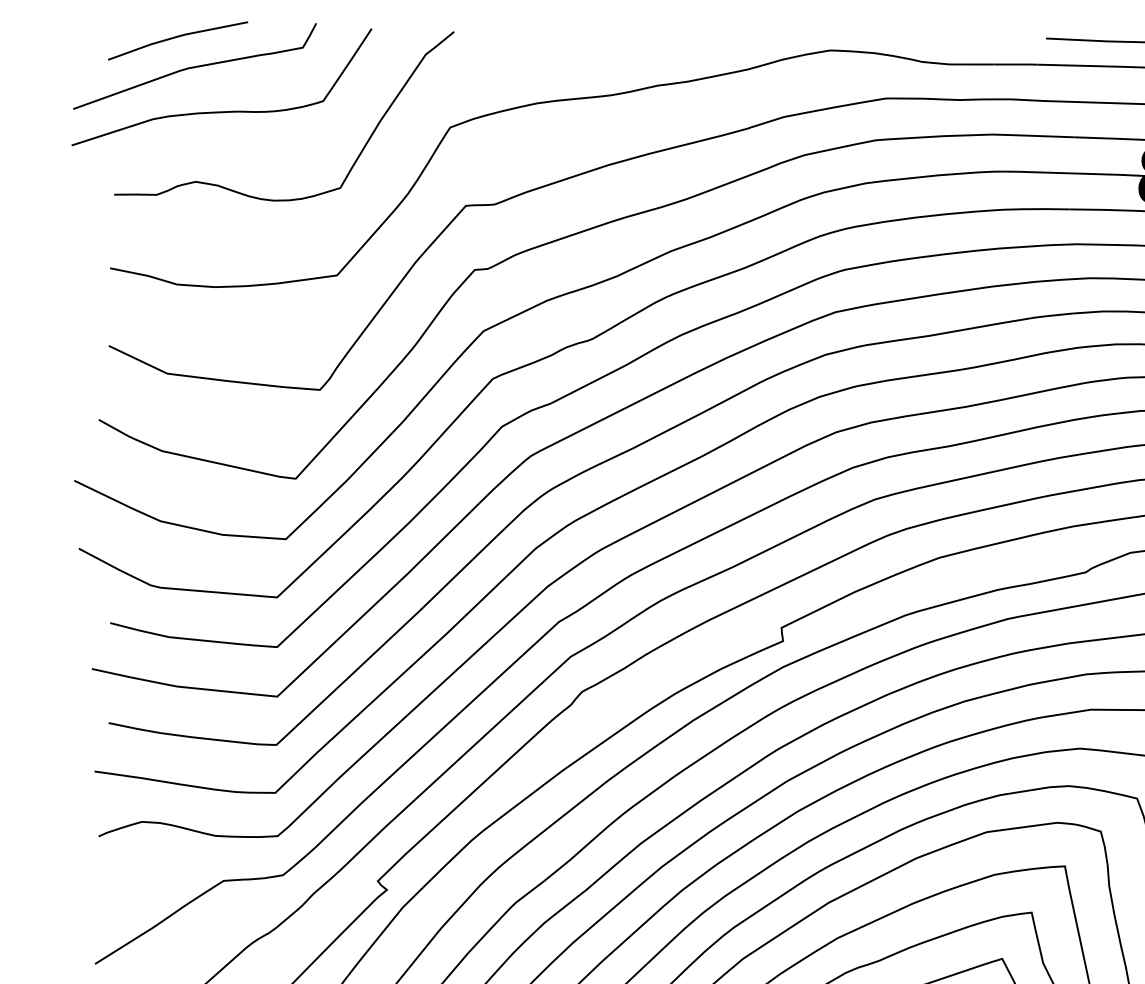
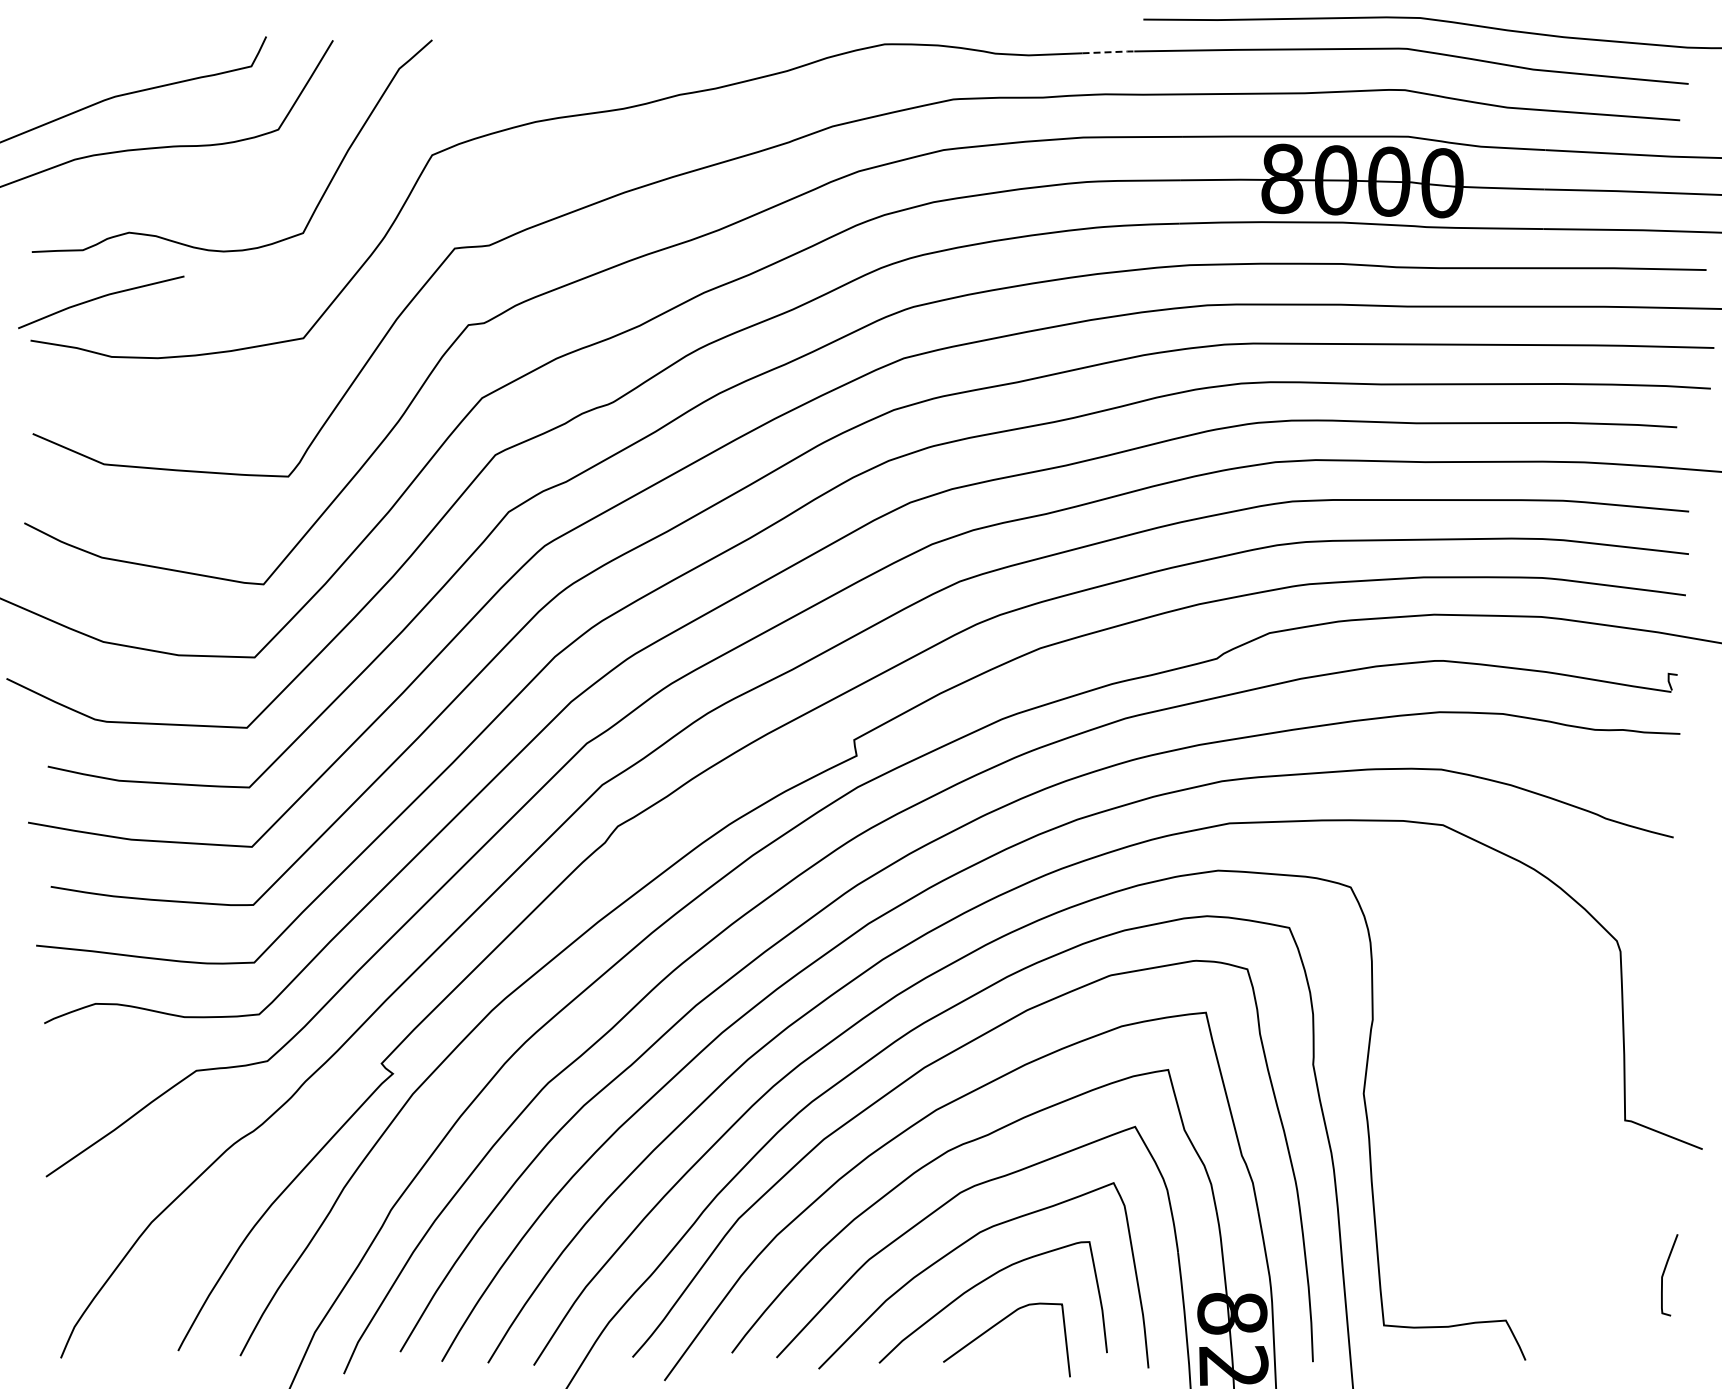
curve: (177, 37) -> (100, 298), moved
line: (1015, 64) -> (1108, 52), solid -> dashed

